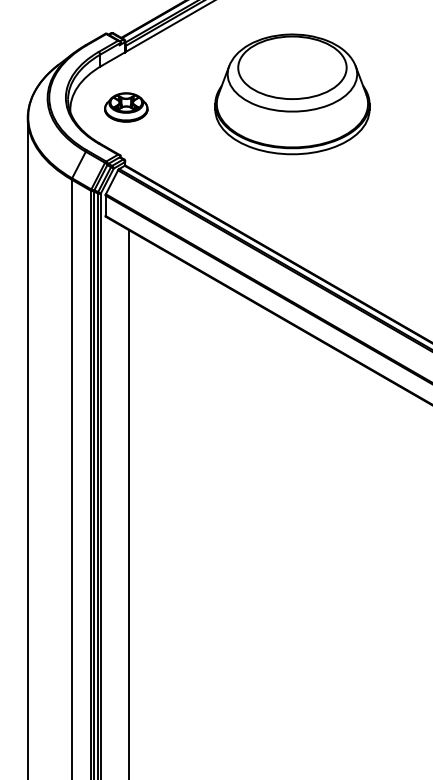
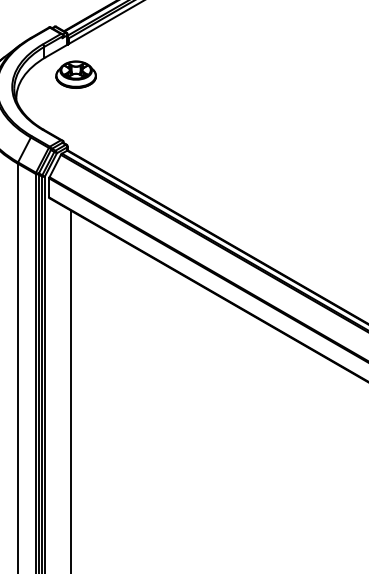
part: (292, 94) -> (223, 84), removed
part: (126, 107) -> (76, 74), moved

